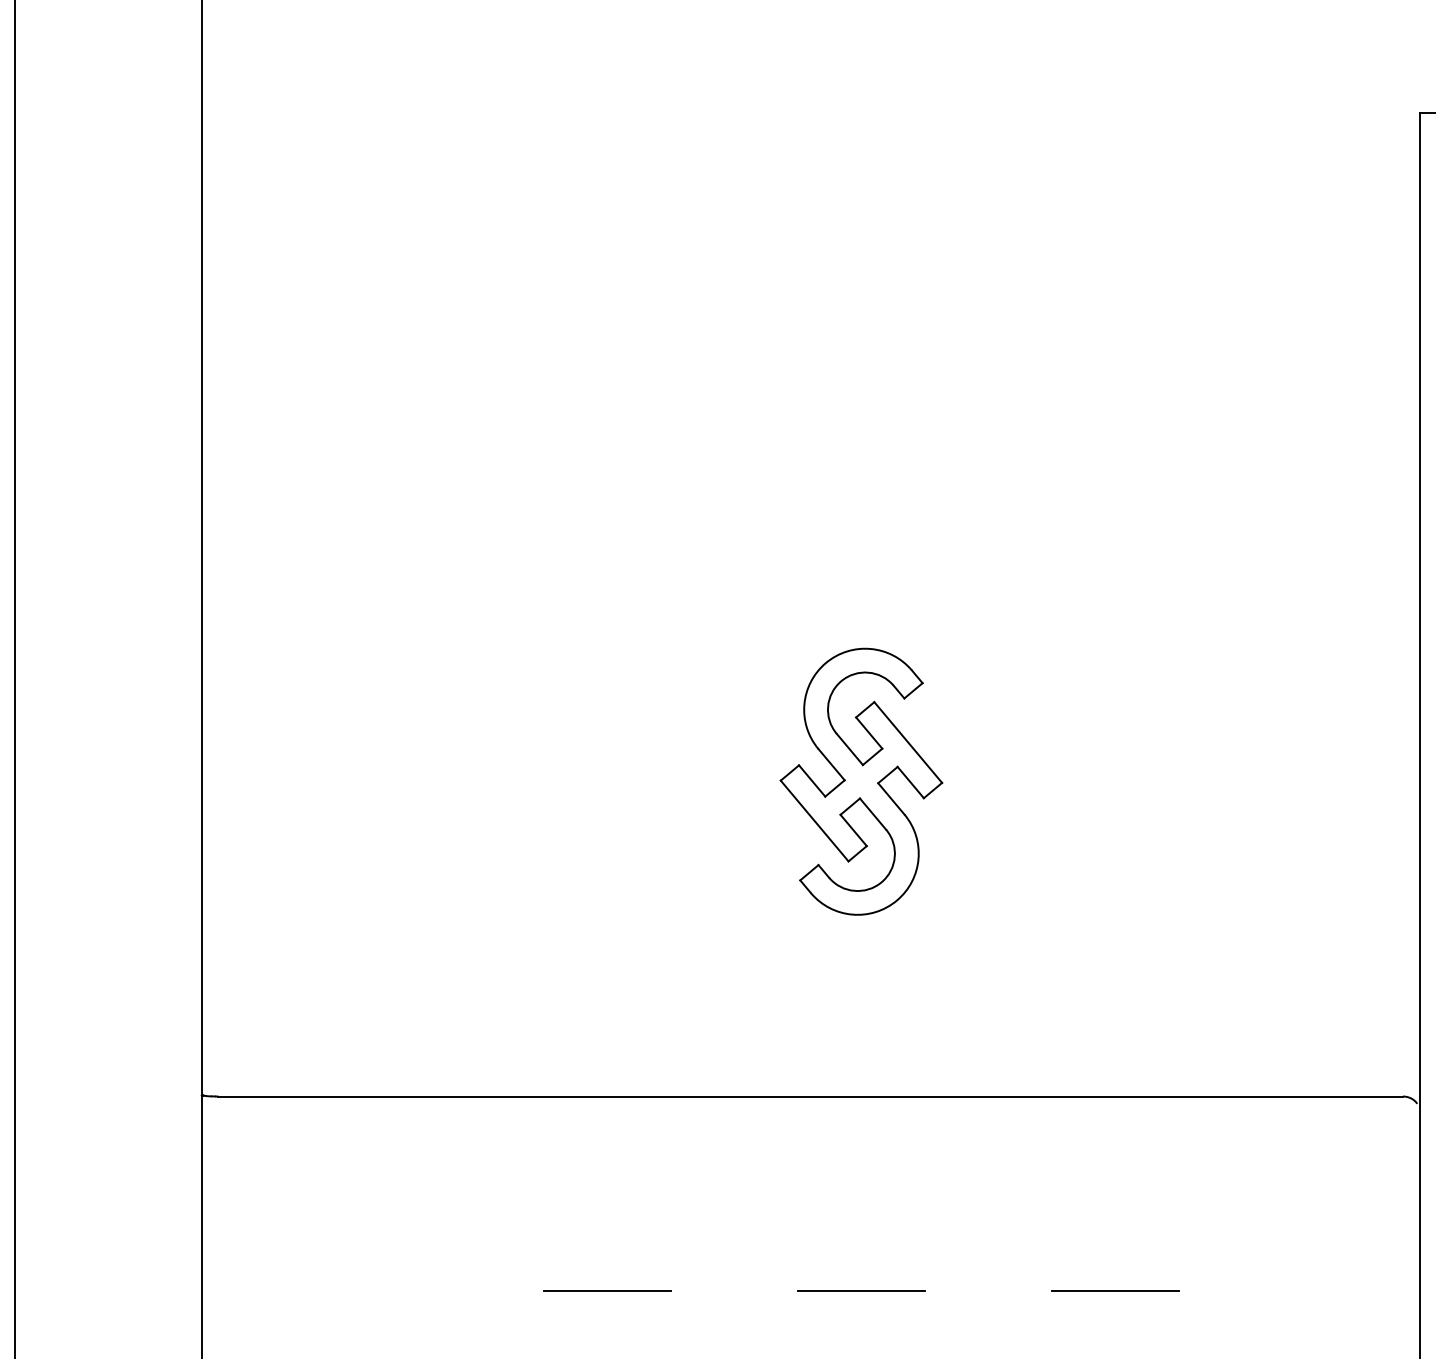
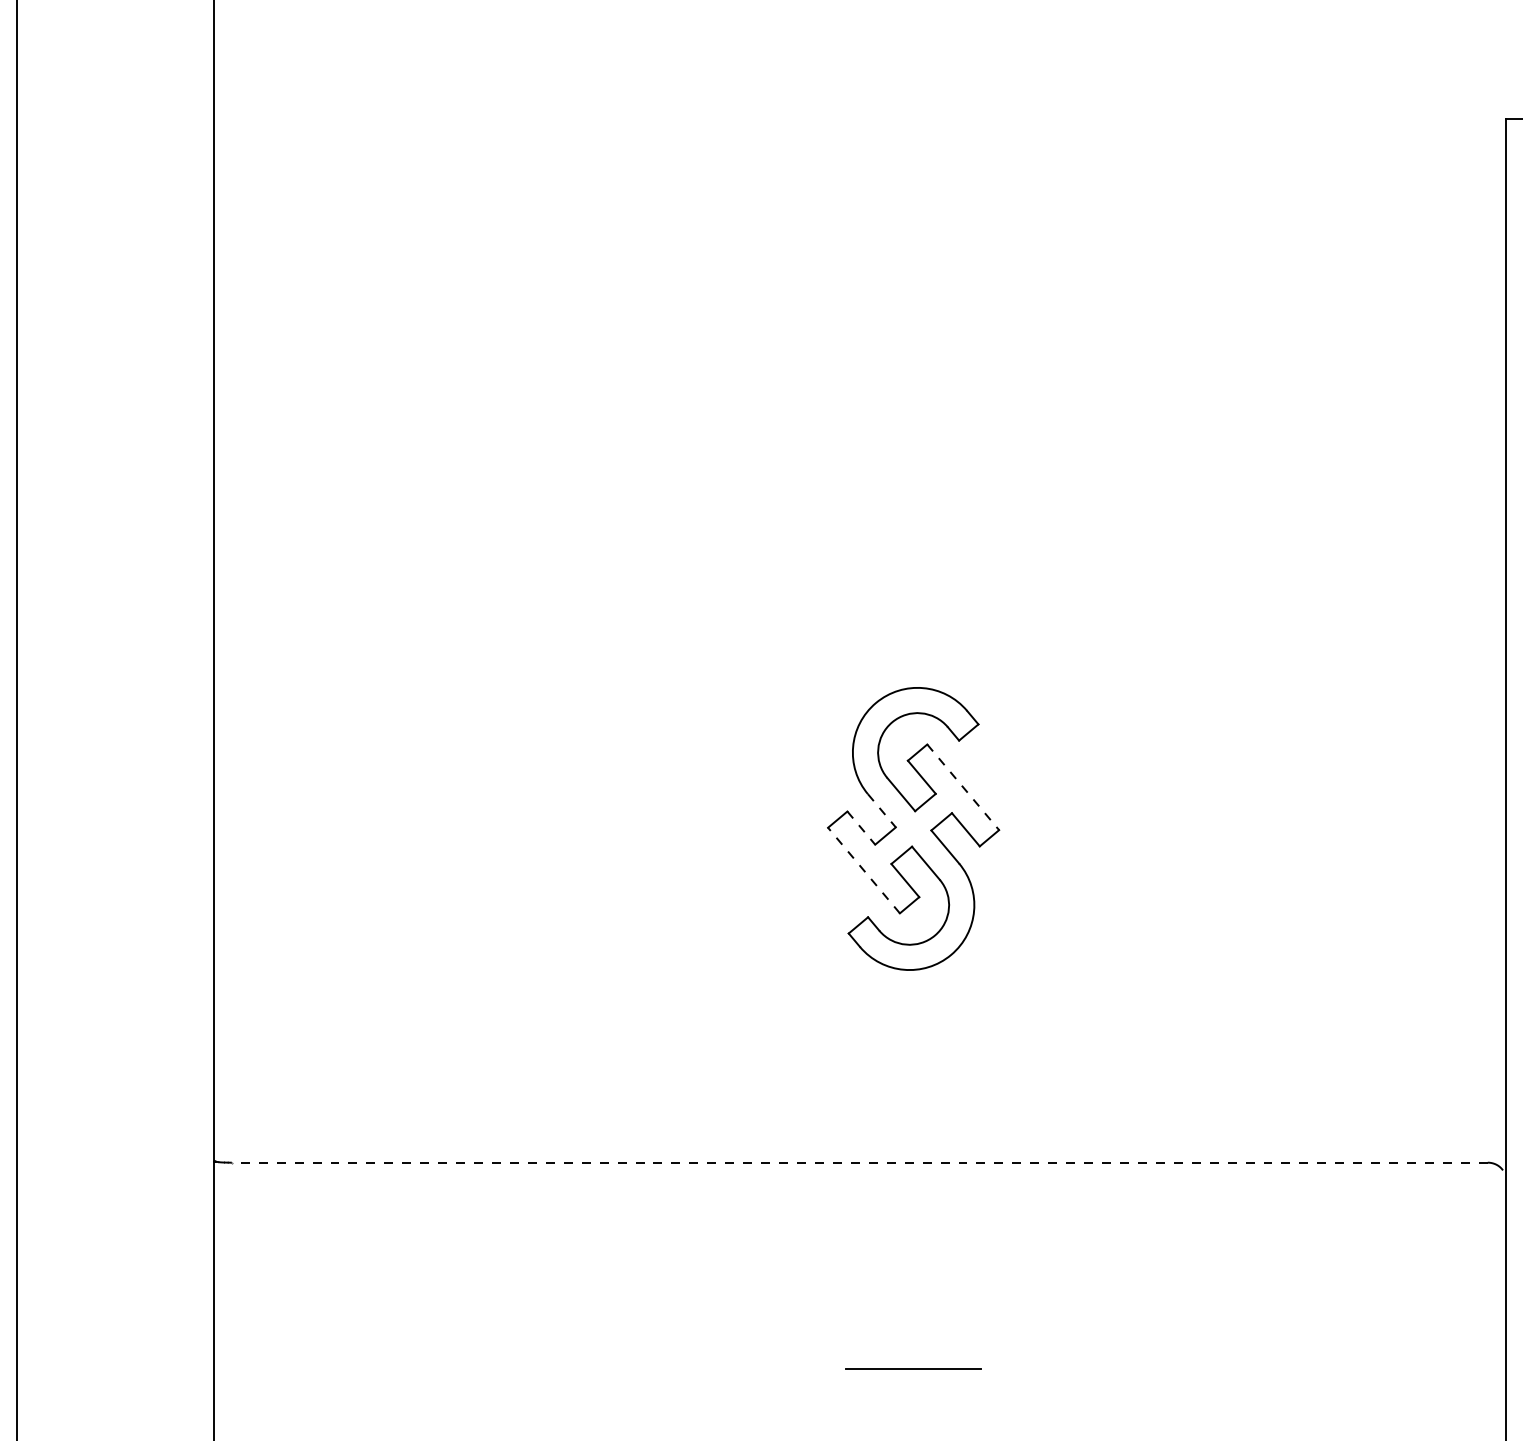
line: (908, 742) -> (963, 787), solid -> dashed
line: (831, 764) -> (881, 810), solid -> dashed
line: (812, 781) -> (861, 828), solid -> dashed
line: (815, 820) -> (864, 870), solid -> dashed
line: (810, 1096) -> (859, 1162), solid -> dashed
line: (607, 1290) -> (644, 1368), removed
line: (1115, 1291) -> (1182, 1369), removed

